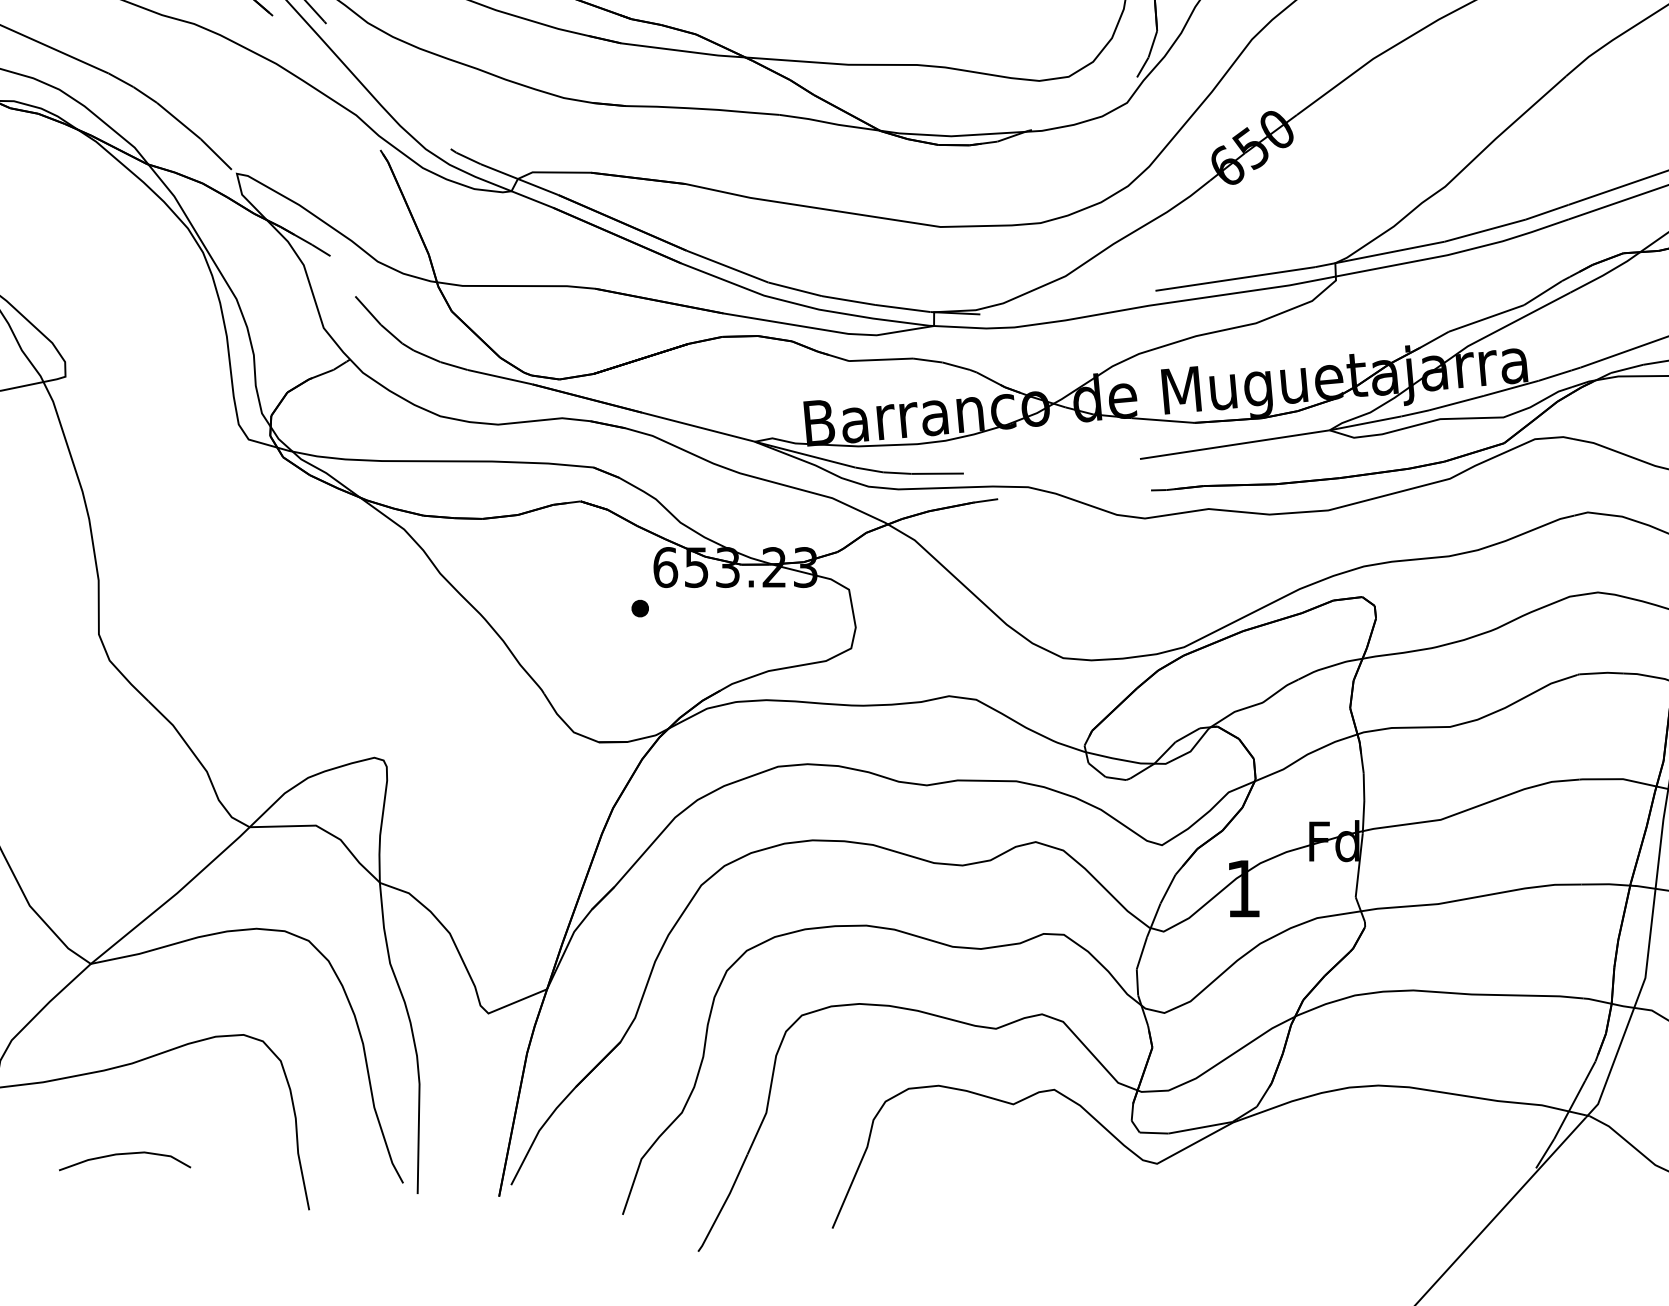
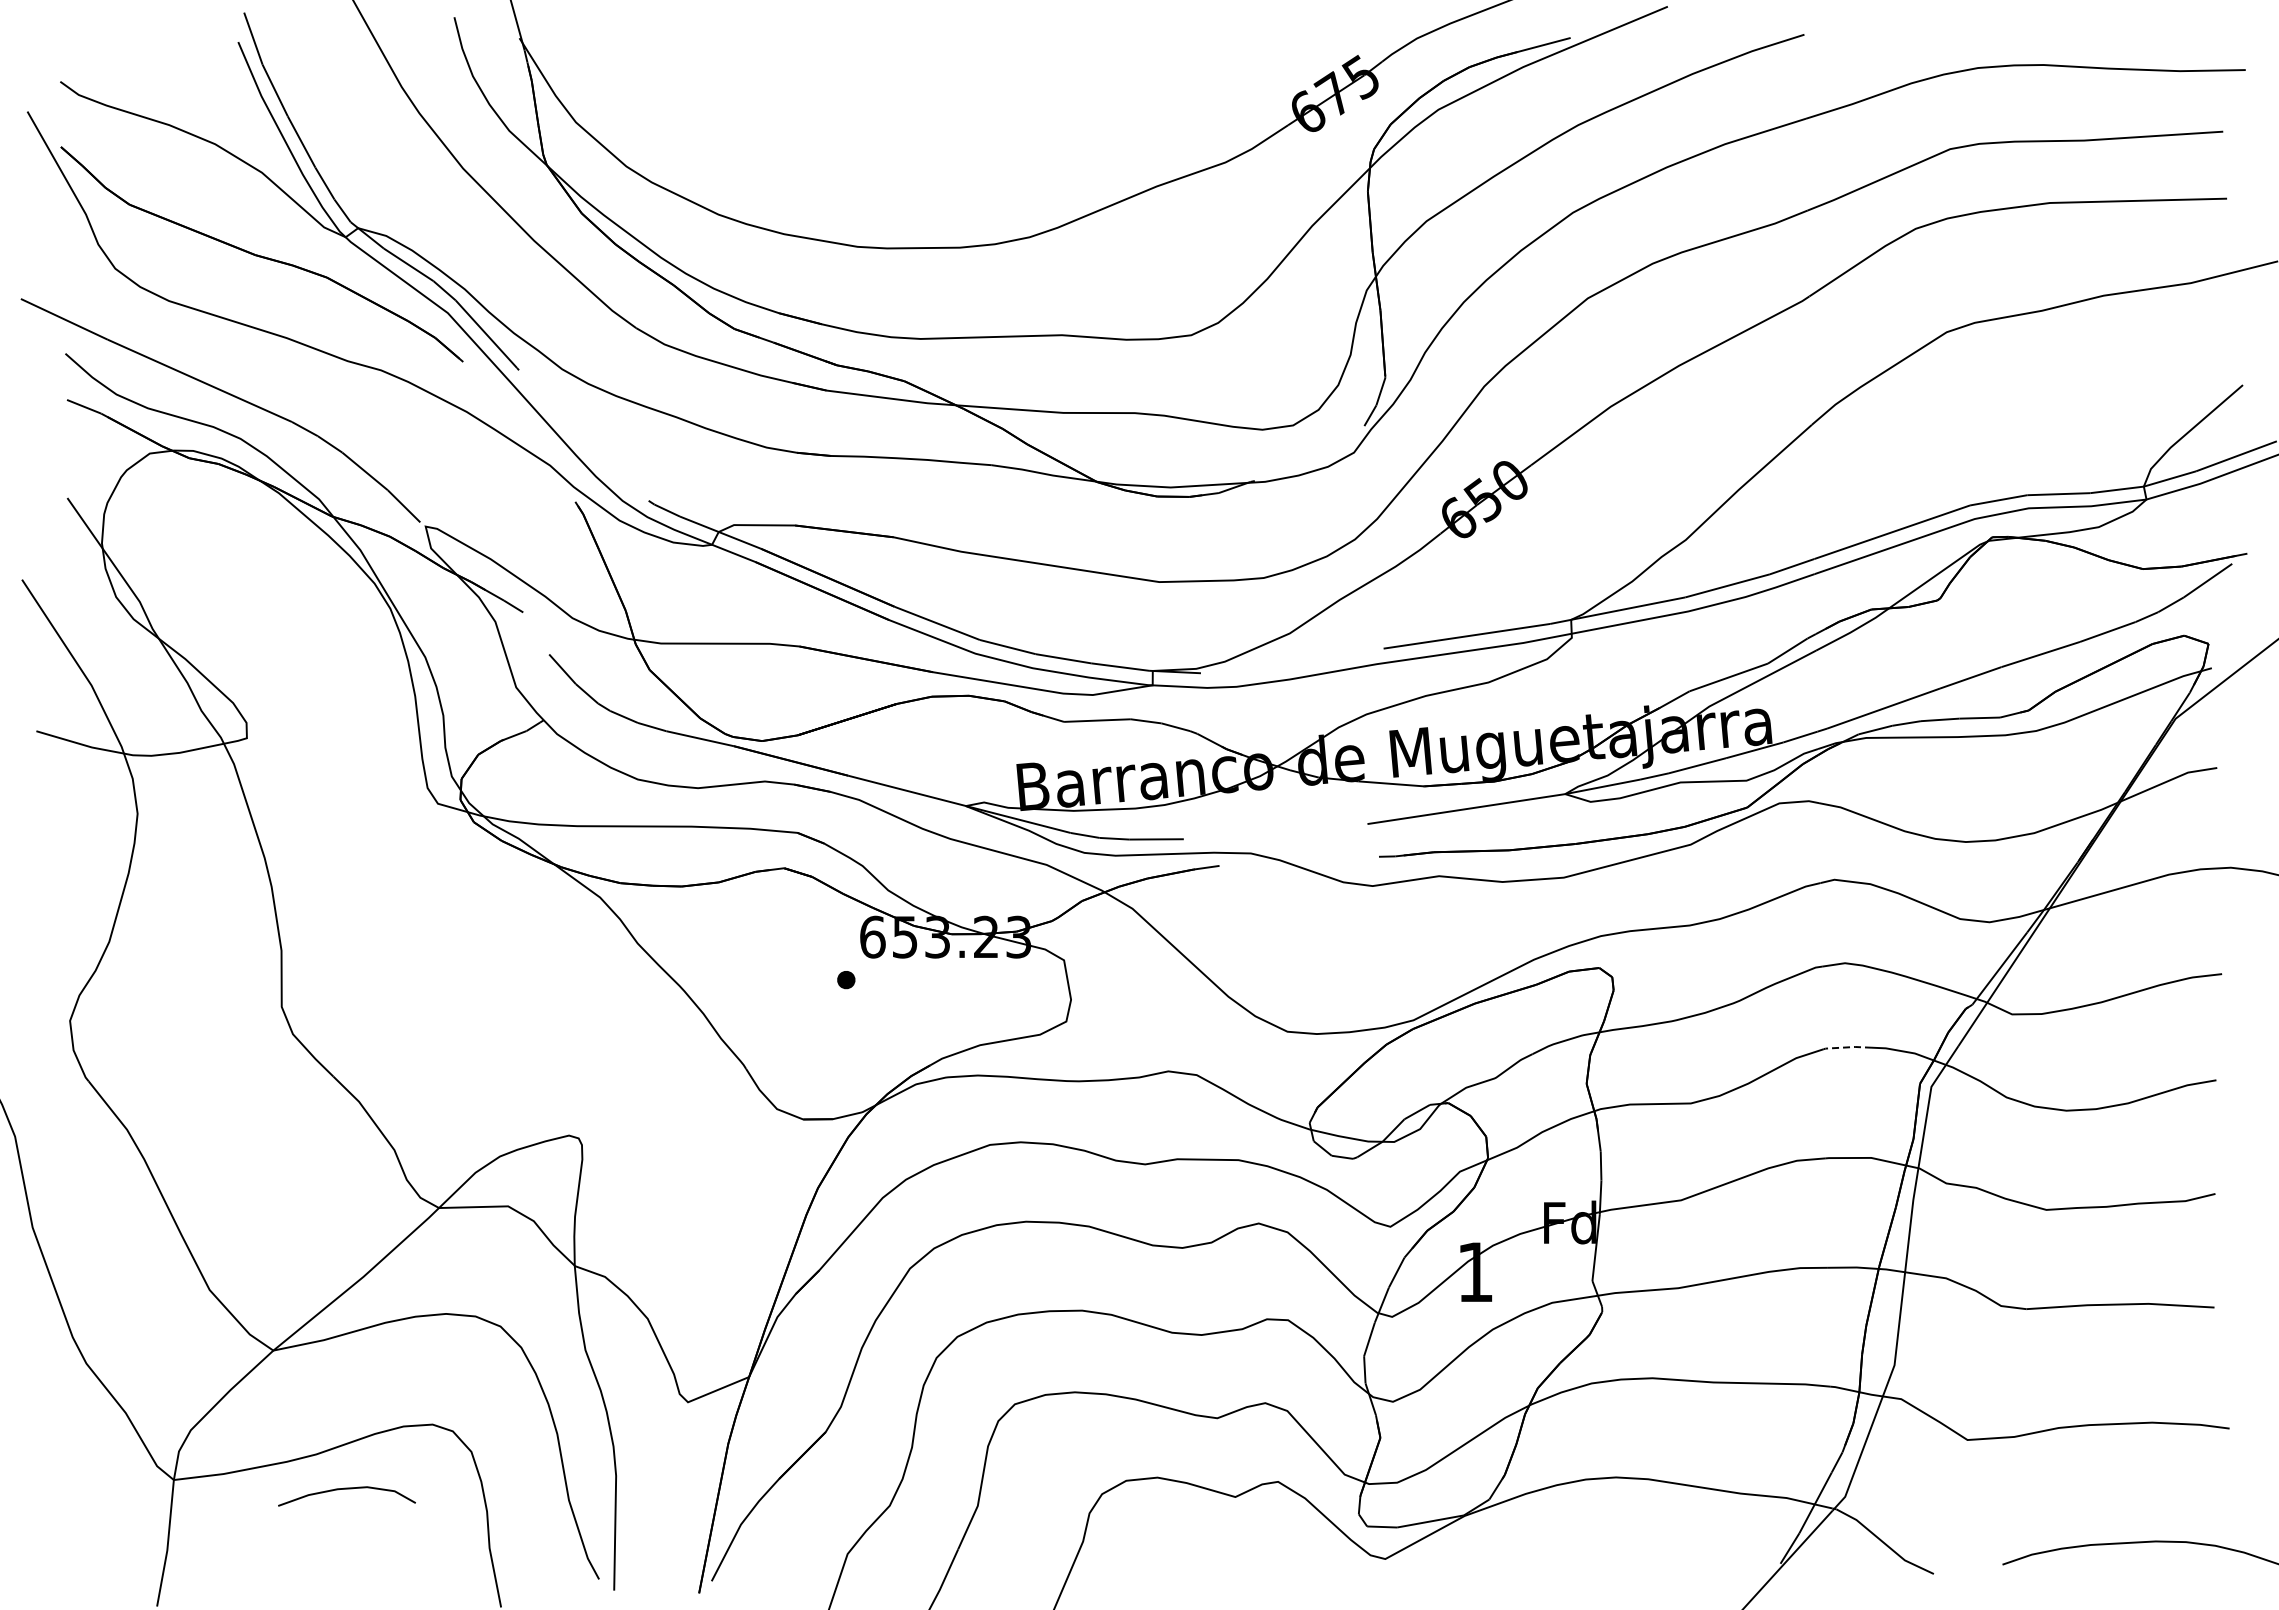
line: (1602, 673) -> (1849, 1047), solid -> dashed
curve: (124, 1154) -> (346, 1489), moved

